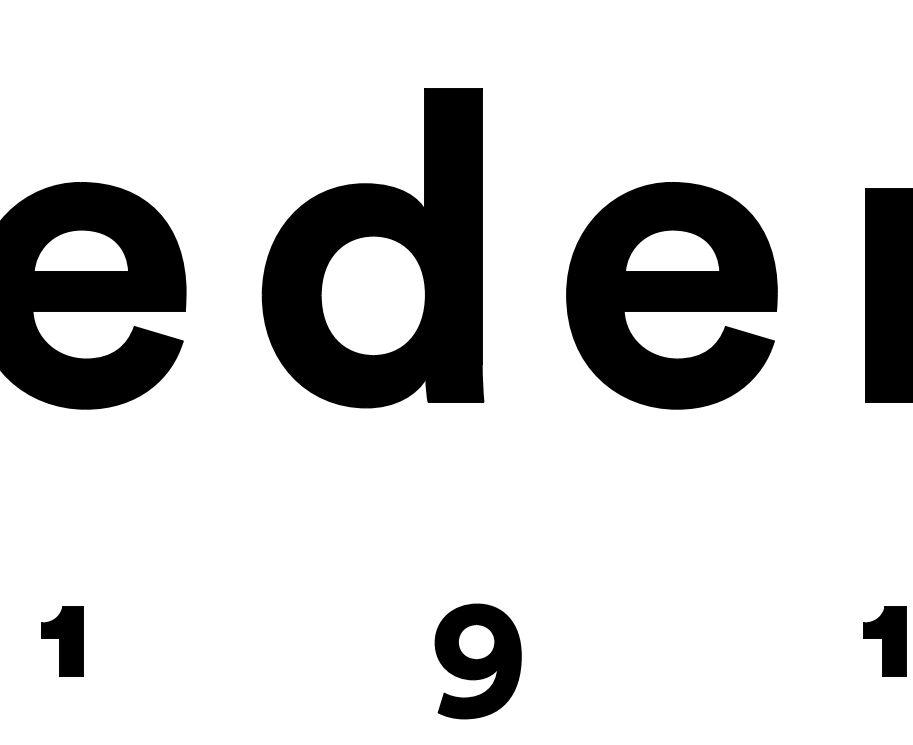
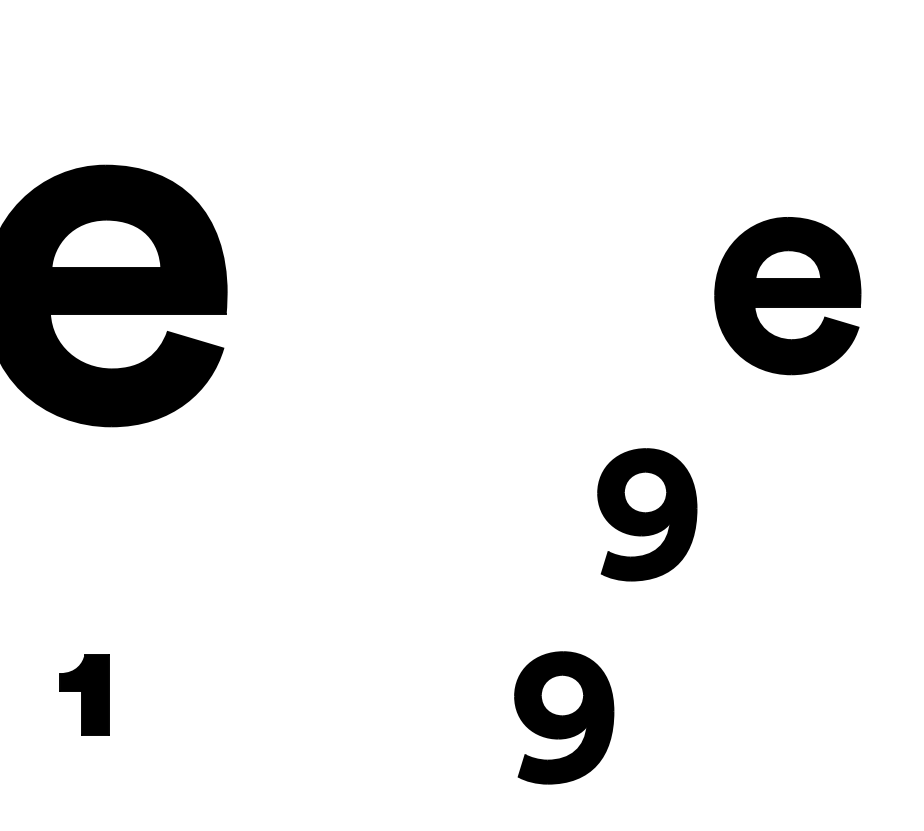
part: (372, 248) -> (442, 241), removed
part: (671, 295) -> (787, 295), size x0.6
part: (549, 485) -> (646, 514), added

